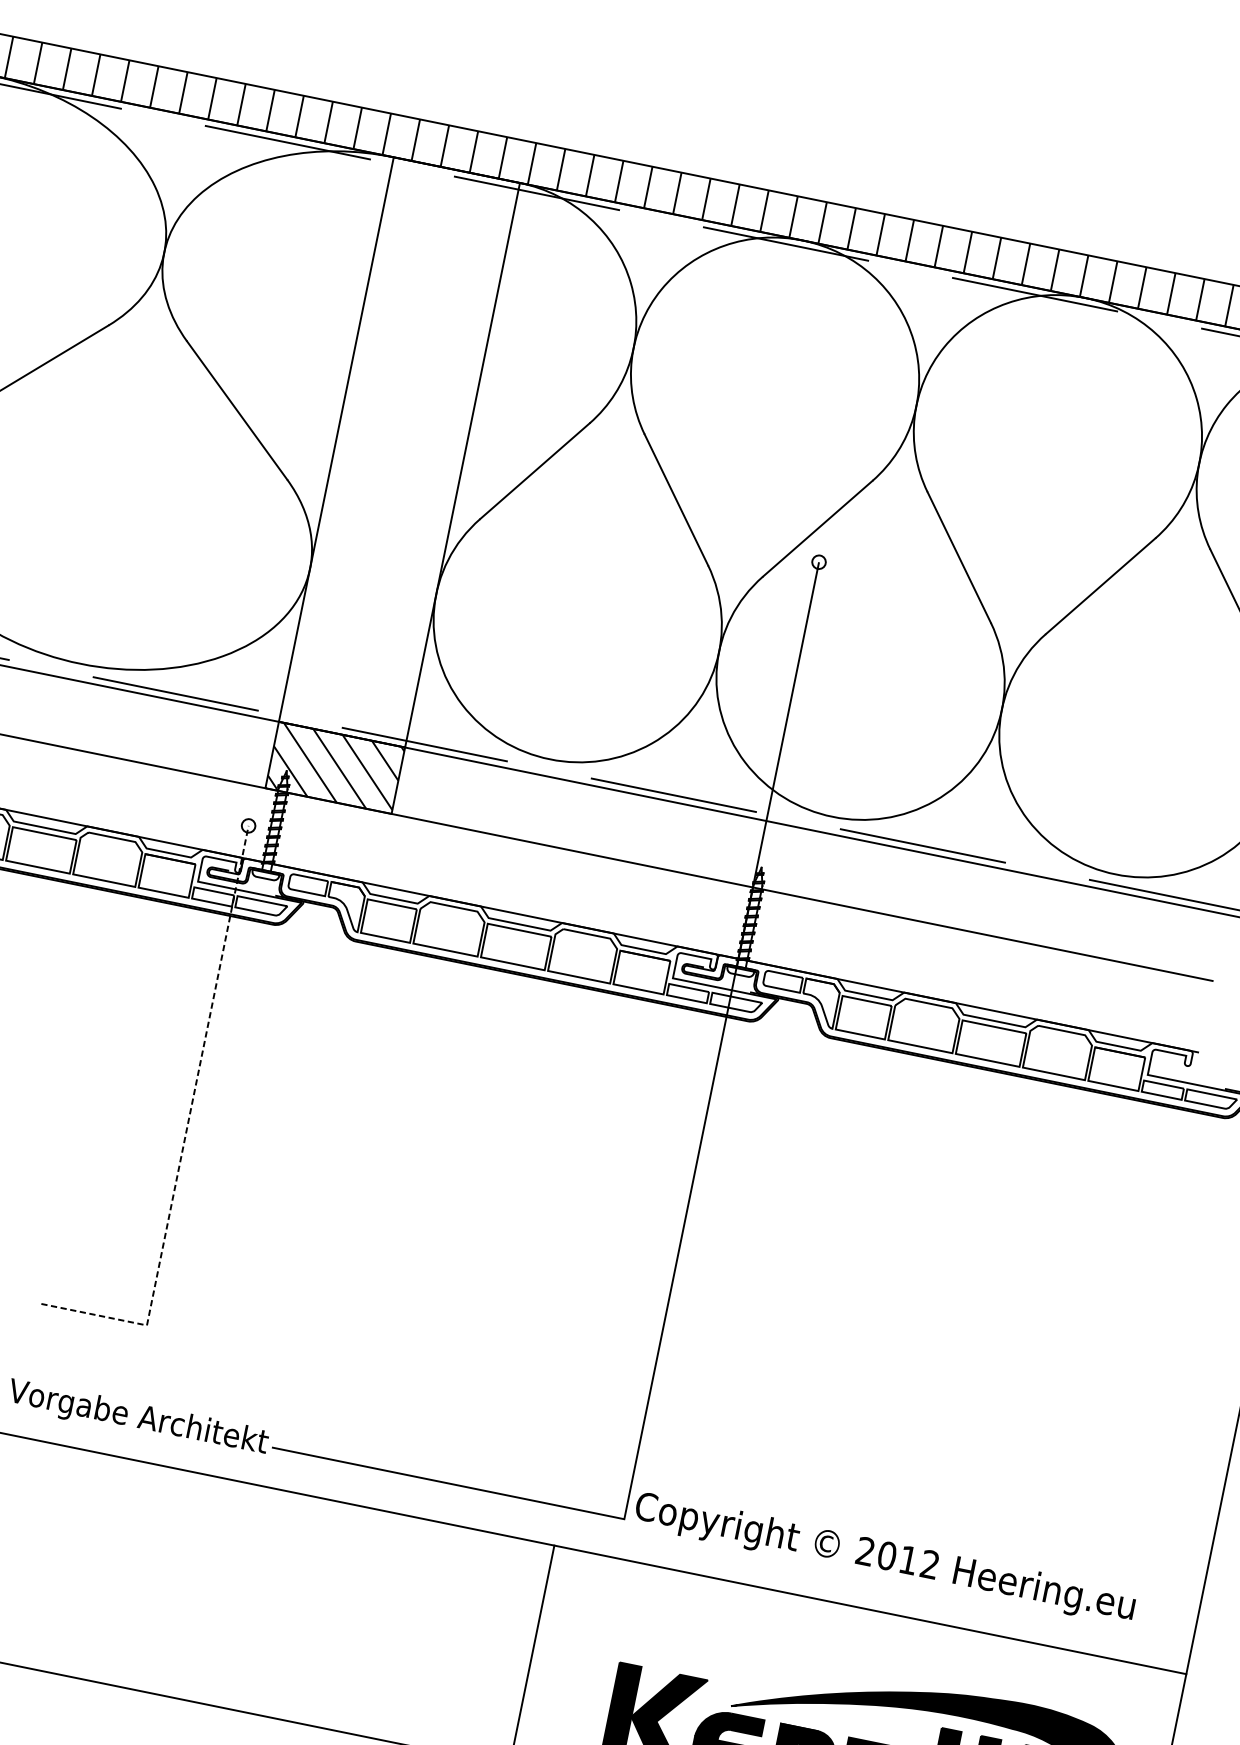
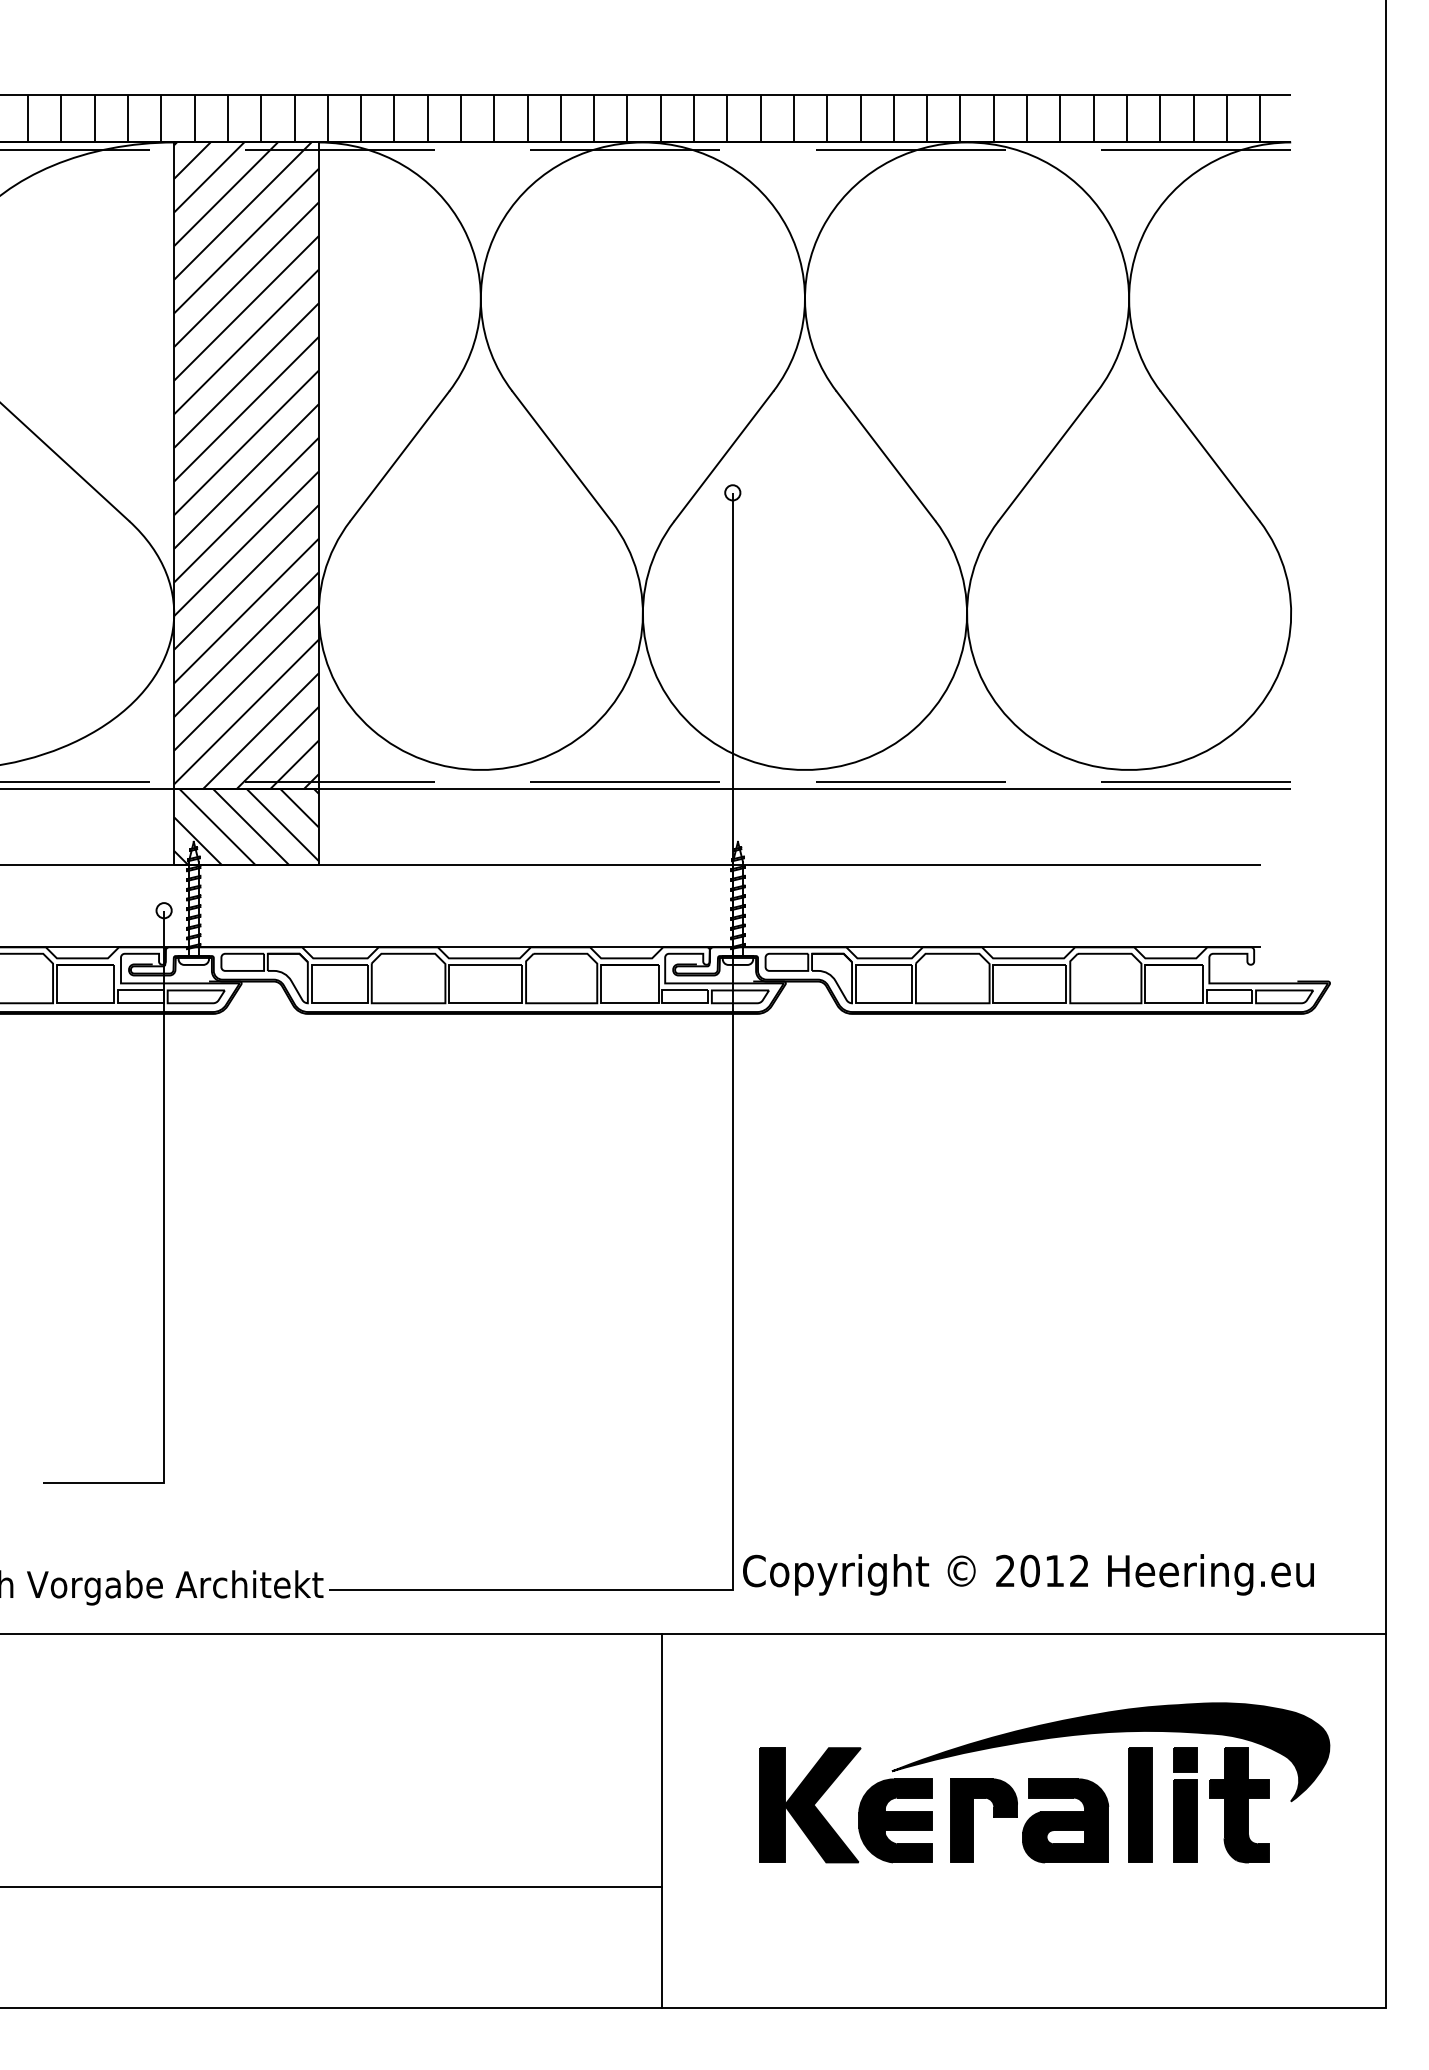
hatch: (399, 452) -> (246, 465), added
line: (187, 1129) -> (164, 1258), dashed -> solid

